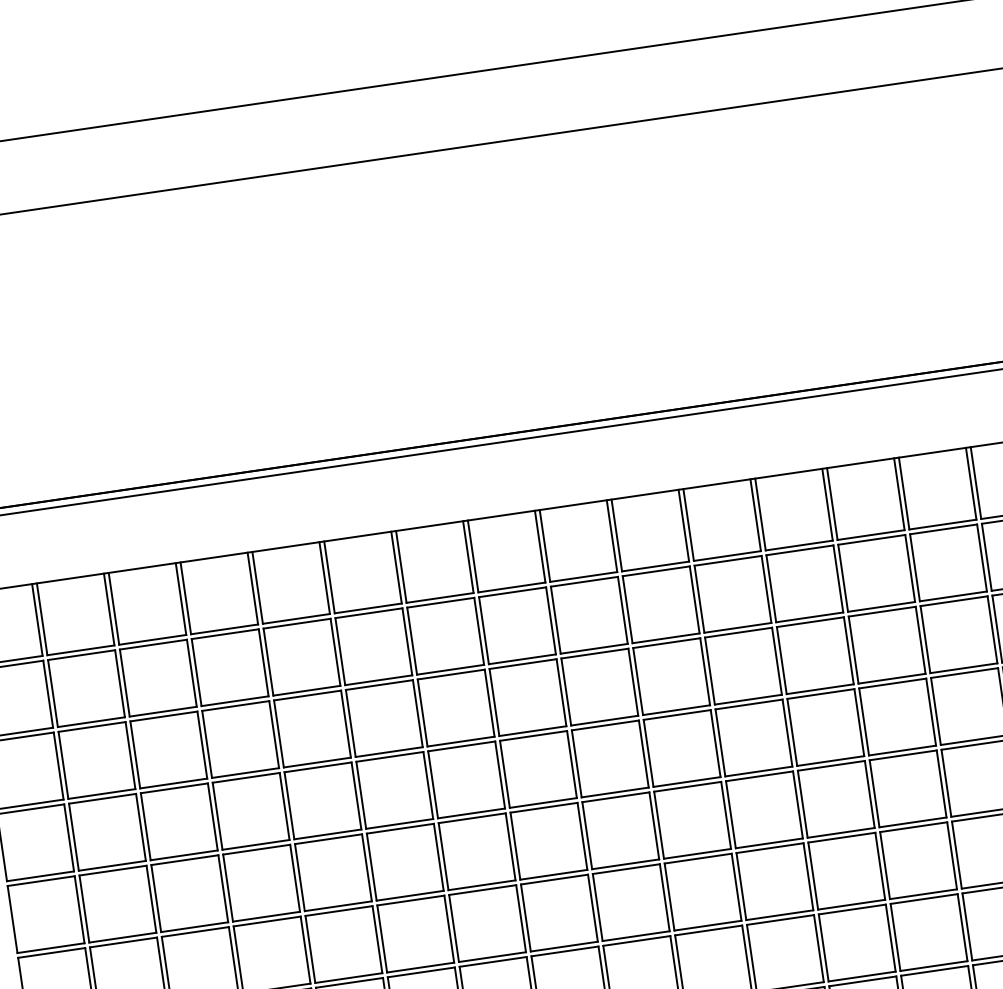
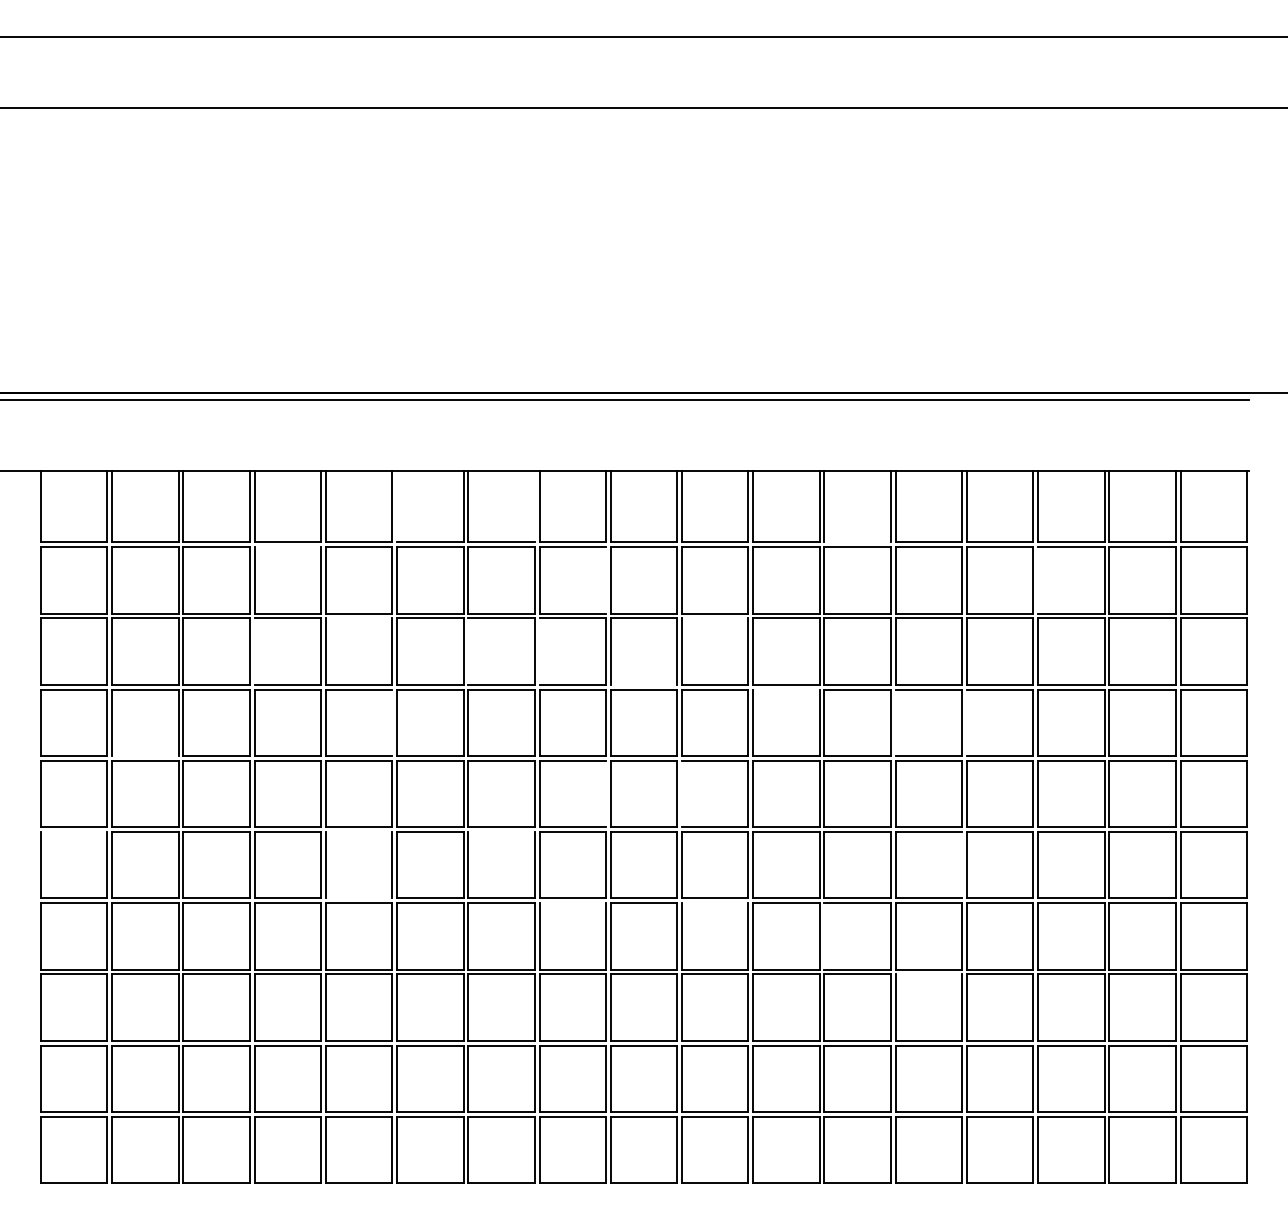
line: (799, 545) -> (857, 542), removed
line: (468, 556) -> (534, 506), removed
line: (987, 557) -> (1038, 580), removed
line: (329, 577) -> (397, 506), removed
line: (551, 620) -> (606, 580), removed
line: (224, 634) -> (287, 547), removed
line: (666, 643) -> (714, 618), removed
line: (307, 695) -> (358, 618), removed
line: (494, 702) -> (539, 651), removed
line: (749, 704) -> (786, 689), removed
line: (935, 711) -> (966, 722), removed
line: (422, 712) -> (468, 651), removed
line: (604, 720) -> (643, 684), removed
line: (863, 721) -> (895, 722), removed
line: (206, 744) -> (254, 651), removed
line: (356, 795) -> (392, 722), removed
line: (658, 824) -> (681, 793), removed
line: (582, 835) -> (606, 793), removed
line: (952, 855) -> (962, 864), removed
line: (112, 866) -> (145, 756), removed
line: (482, 889) -> (501, 831), removed
line: (338, 910) -> (358, 831), removed
line: (708, 930) -> (714, 903), removed
line: (823, 947) -> (824, 936), removed
line: (564, 951) -> (572, 903), removed
line: (51, 952) -> (74, 831), removed
line: (934, 971) -> (928, 974), removed
line: (348, 978) -> (358, 898), removed

